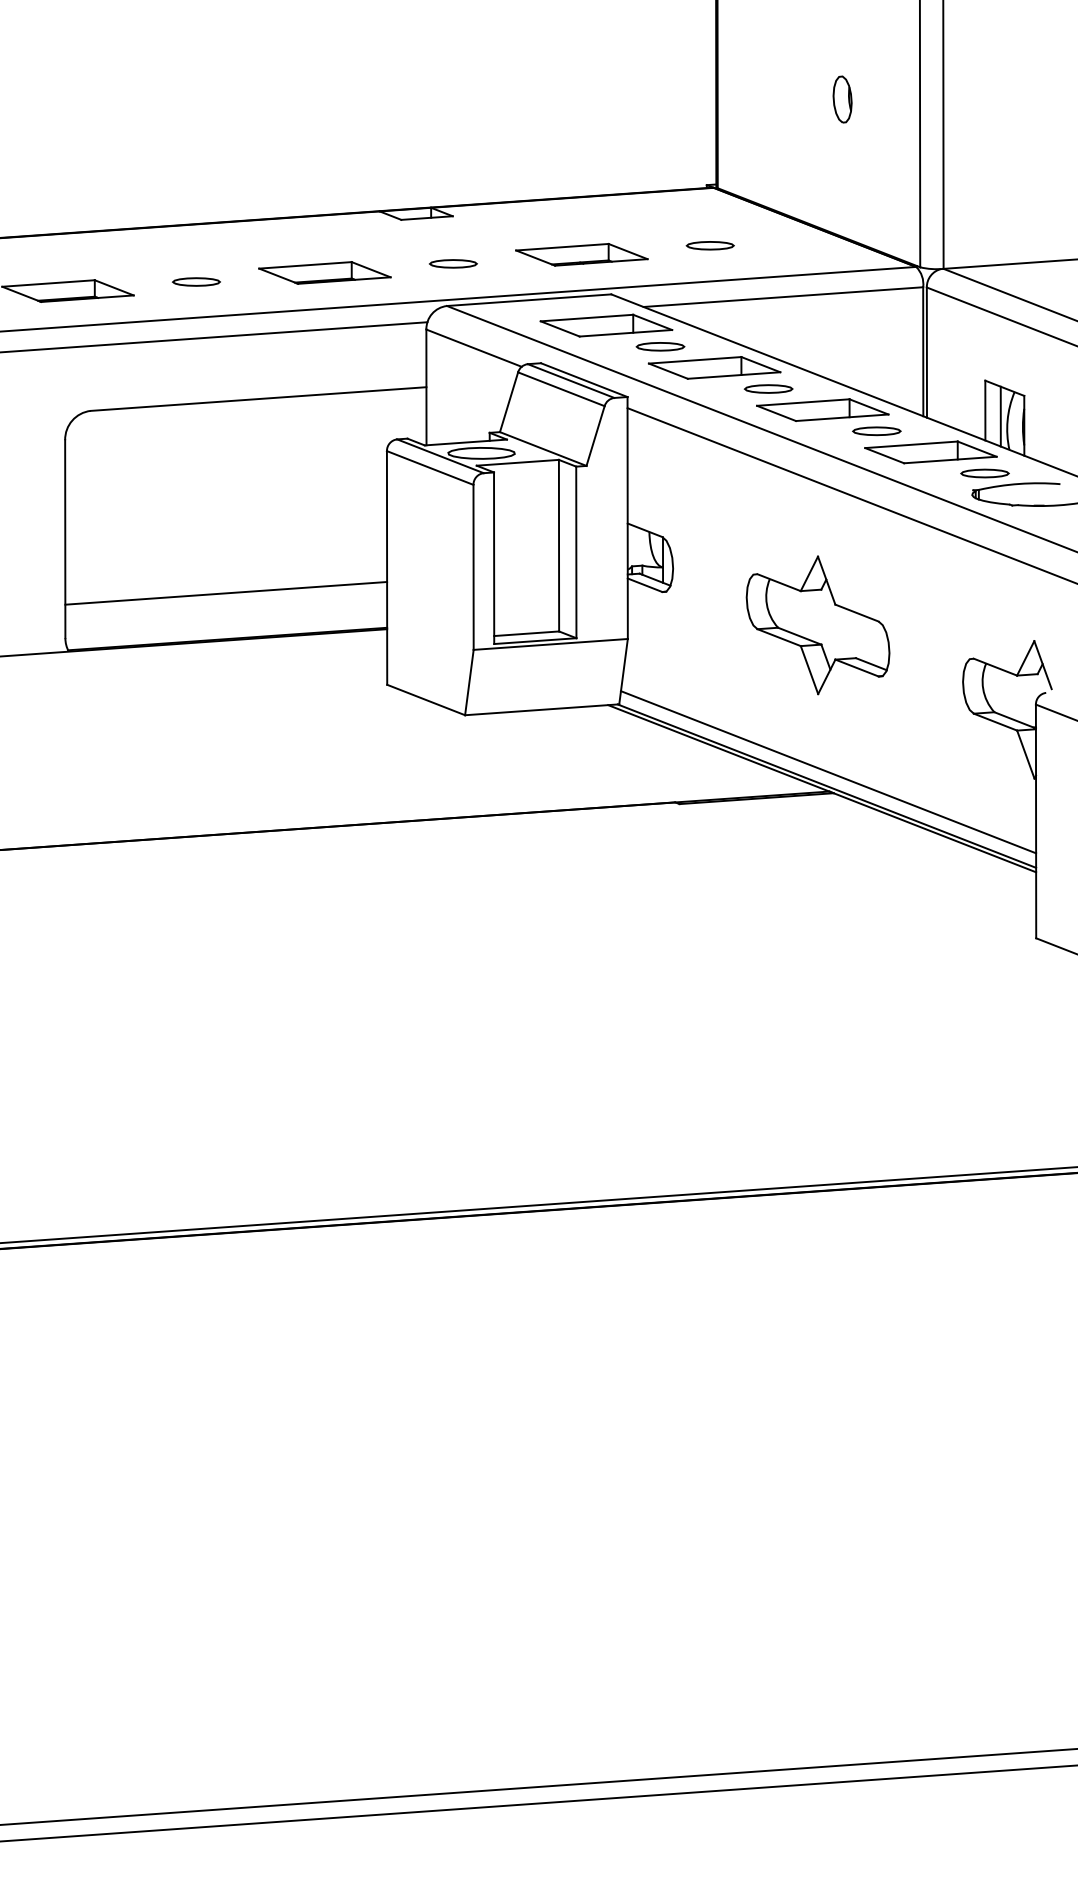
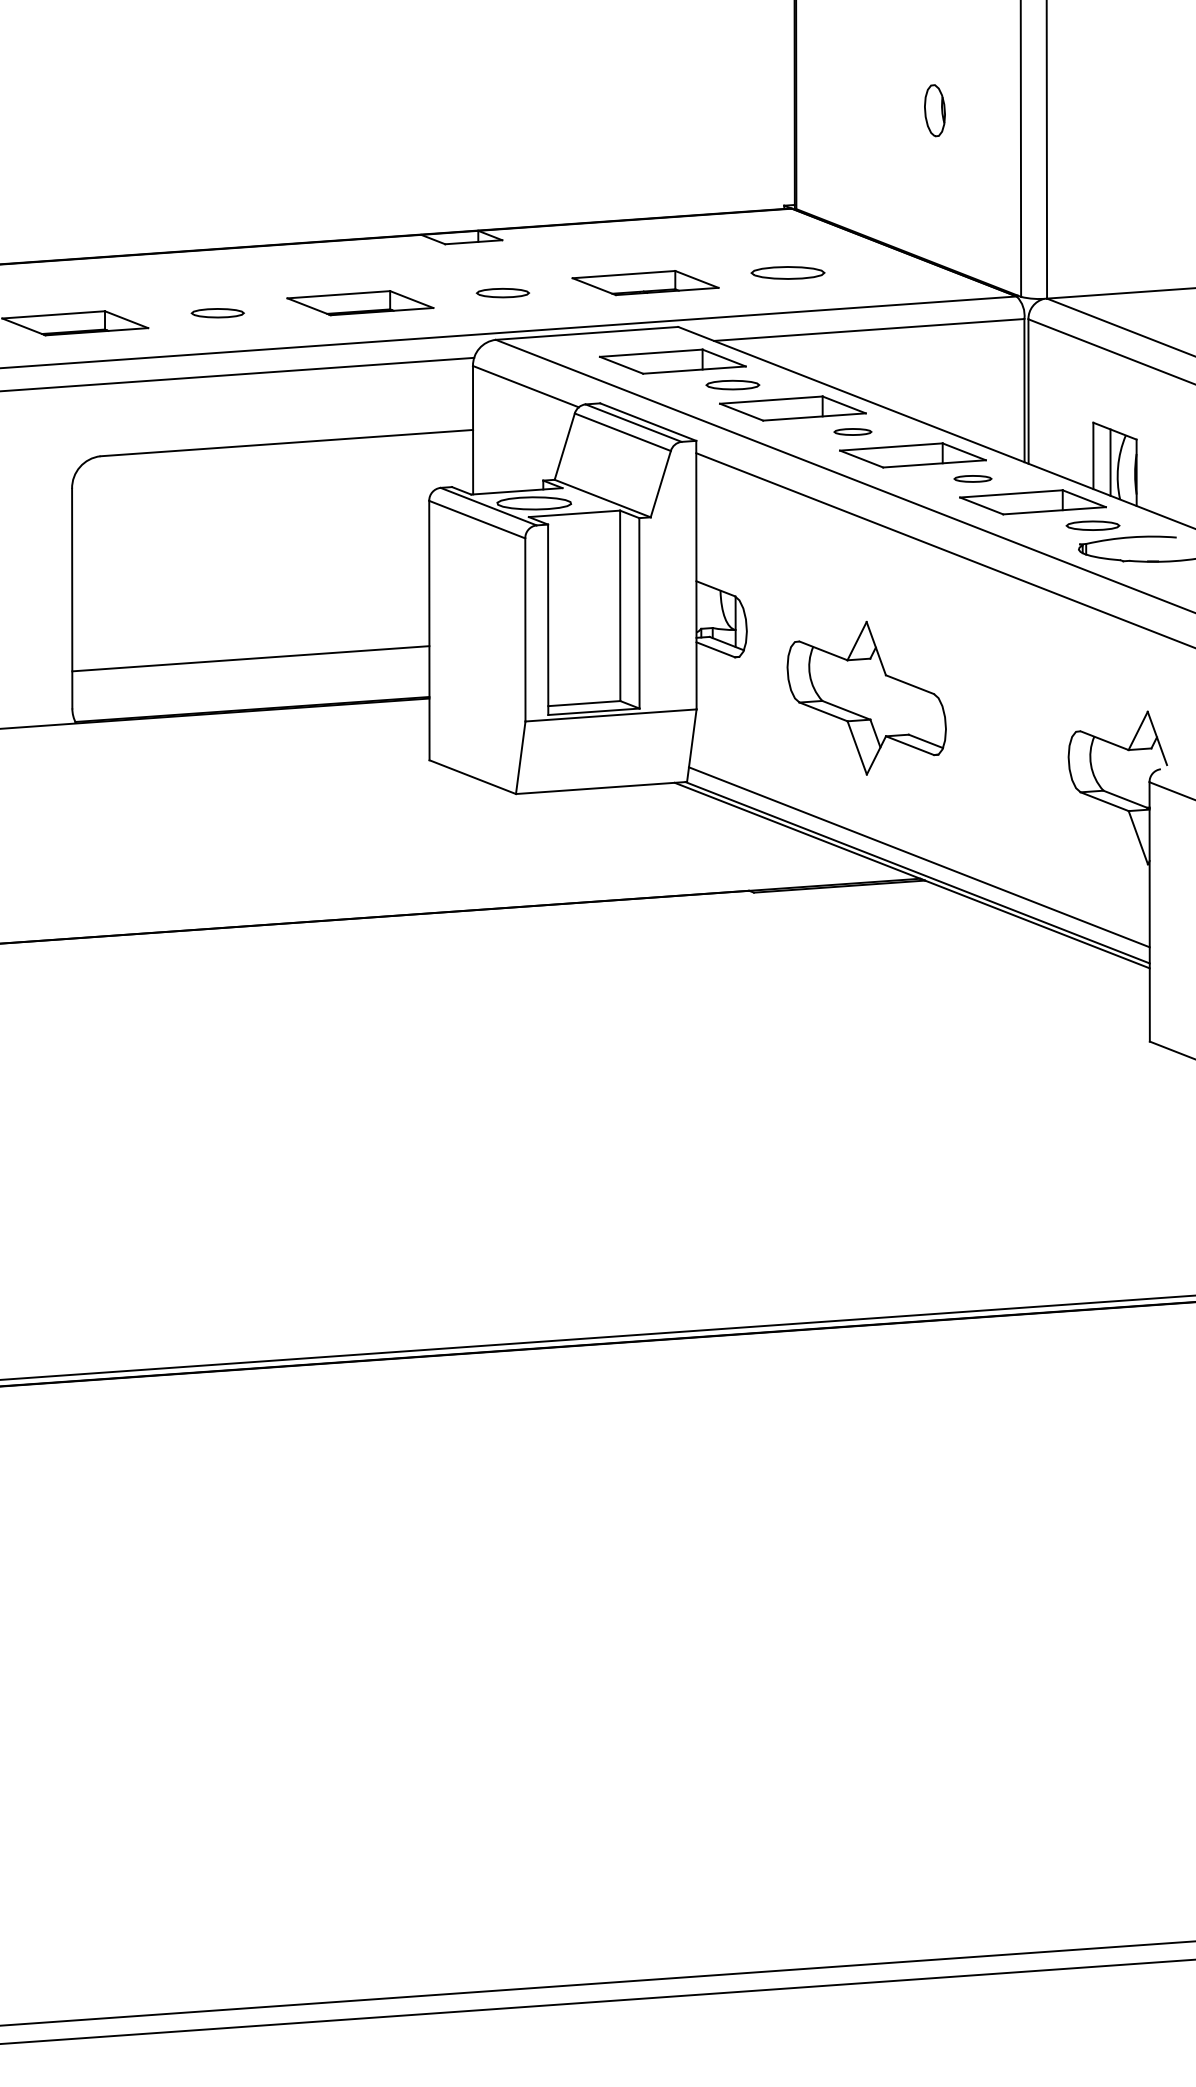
part: (710, 245) -> (788, 272), size x1.4
part: (768, 388) -> (852, 431), size x0.7
part: (876, 430) -> (972, 478), size x0.7
part: (817, 624) -> (866, 697), moved

